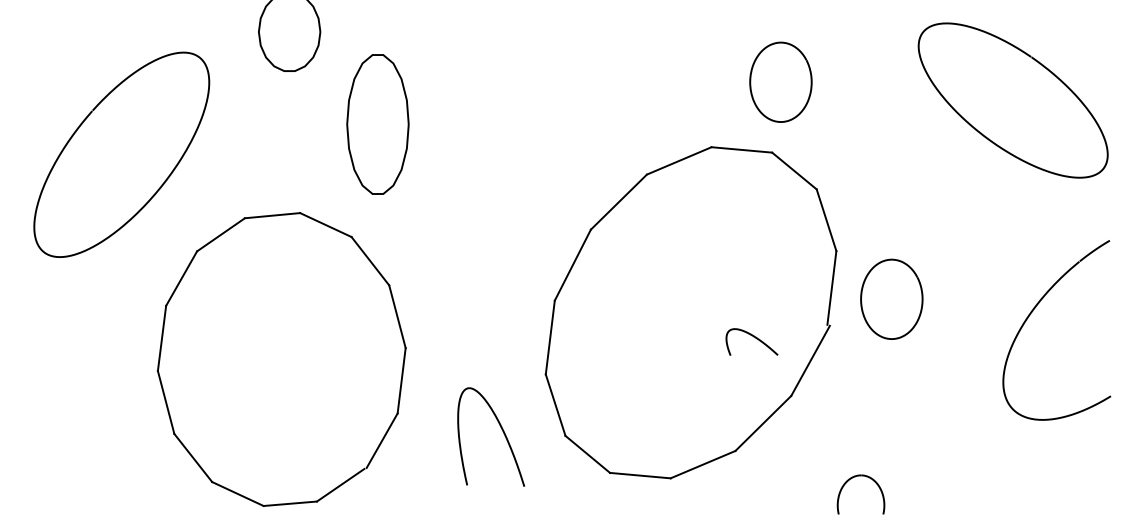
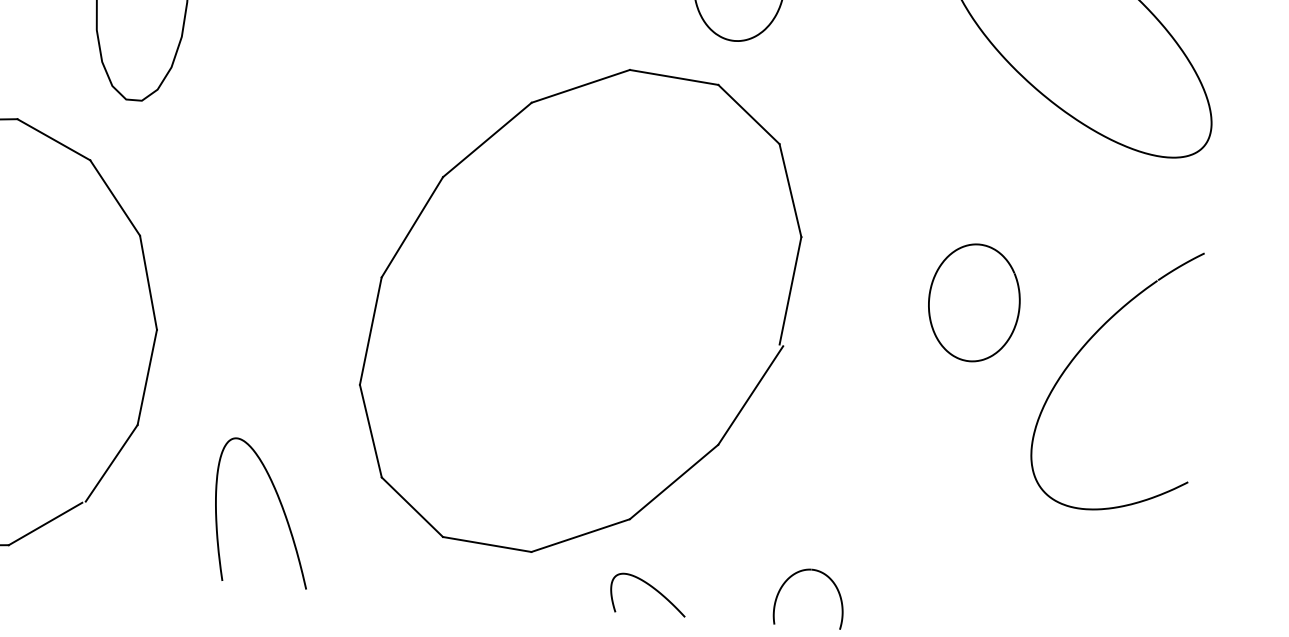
curve: (862, 296) -> (931, 295), moved
curve: (753, 337) -> (651, 588), moved
curve: (502, 431) -> (280, 505), moved

